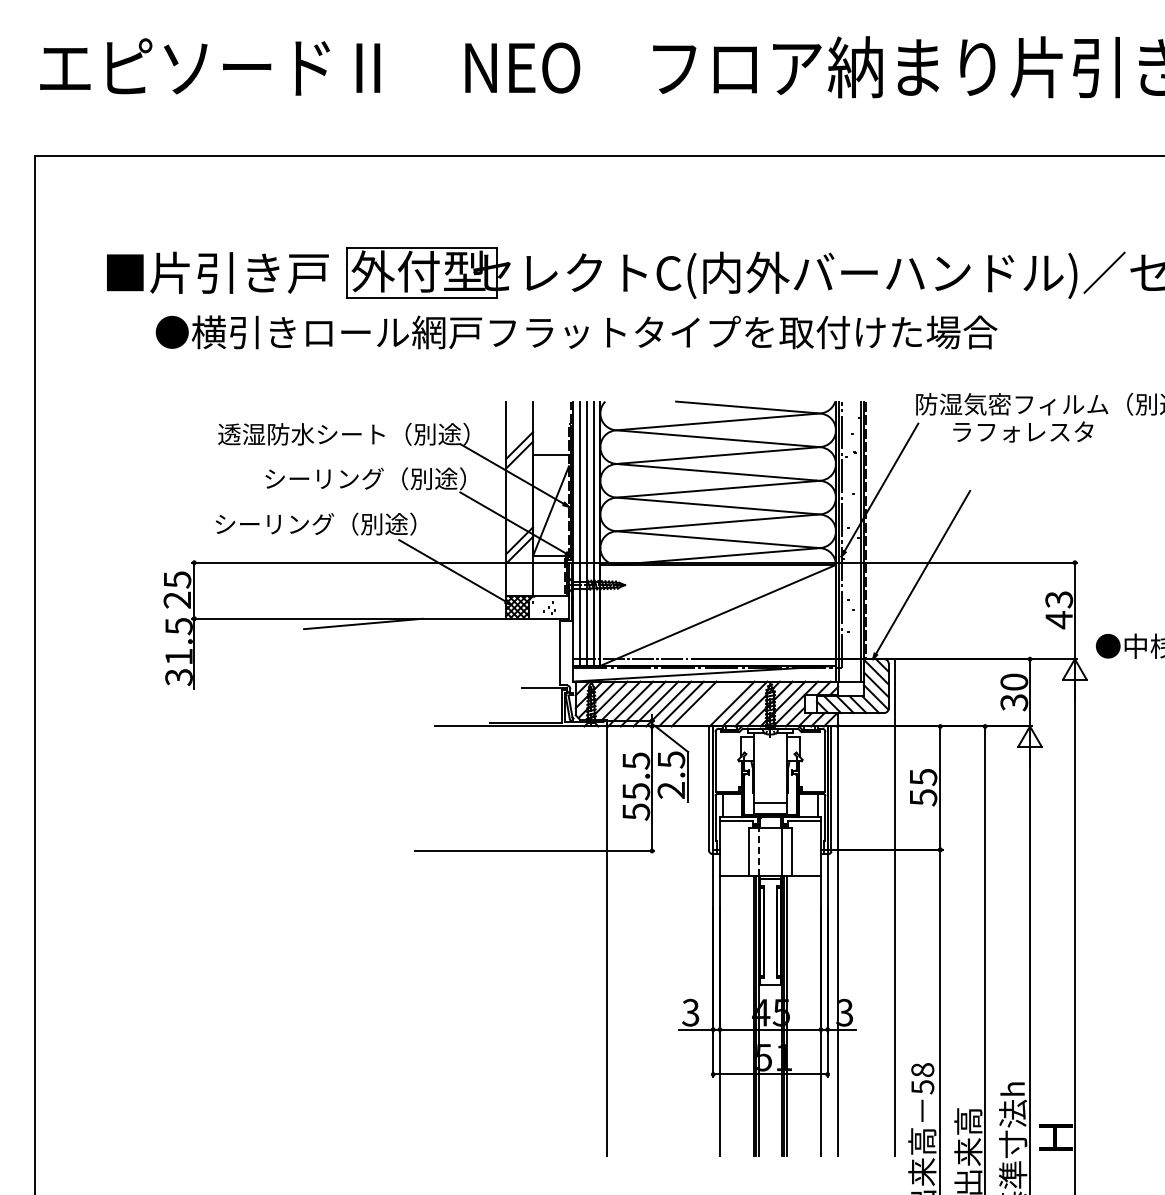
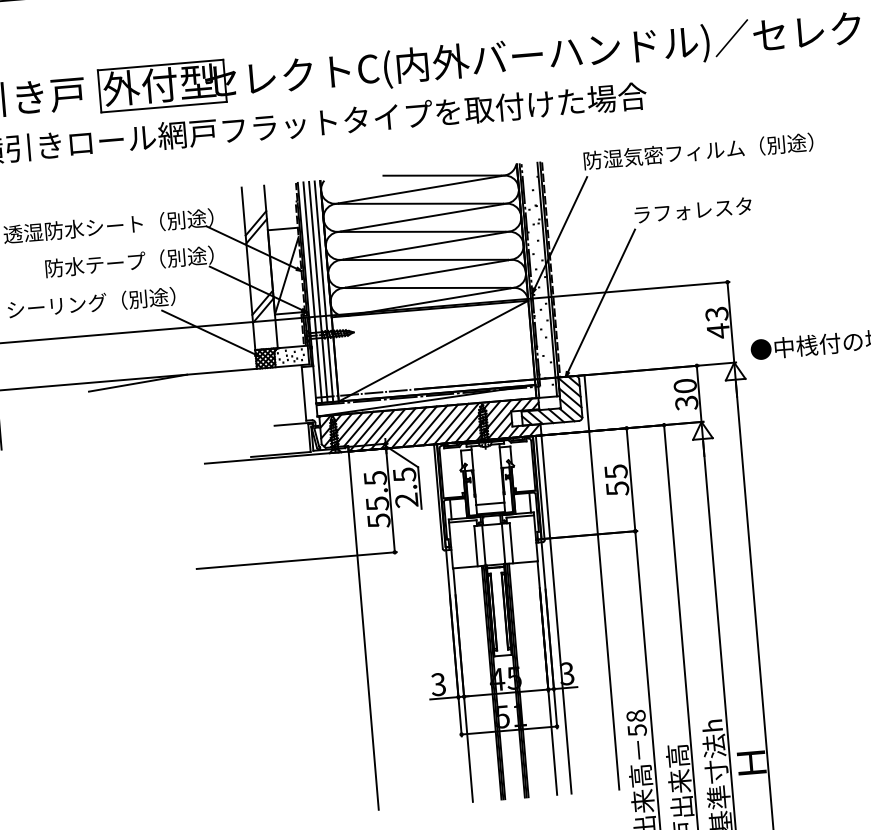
text: (1023, 431) -> (693, 210), moved
text: (324, 478) -> (95, 264), シーリング（別途） -> 防水テープ（別途）
line: (706, 703) -> (429, 425), added
line: (719, 703) -> (440, 424), added
line: (758, 851) -> (483, 545), dashed -> solid

